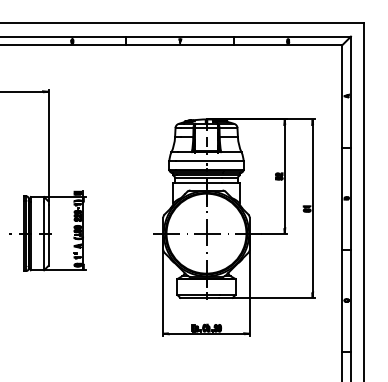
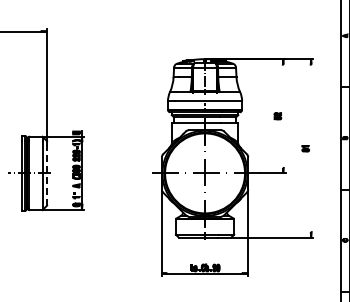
line: (284, 176) -> (283, 116), removed
line: (312, 208) -> (311, 148), removed
line: (48, 235) -> (47, 175), solid -> dashed

